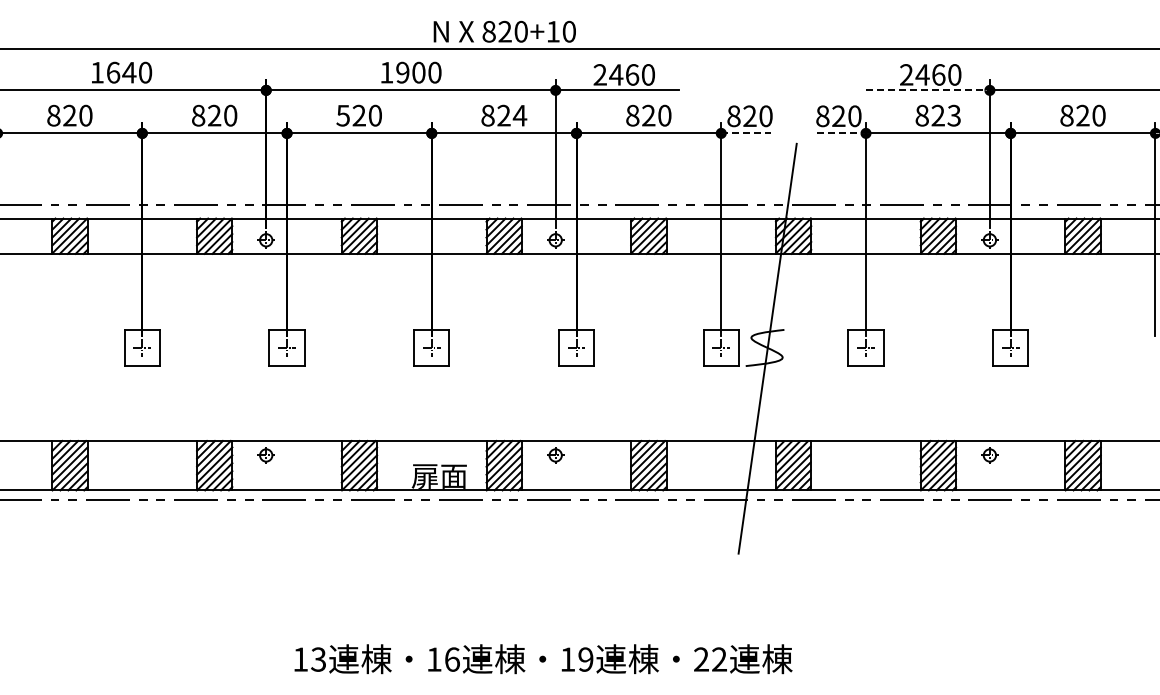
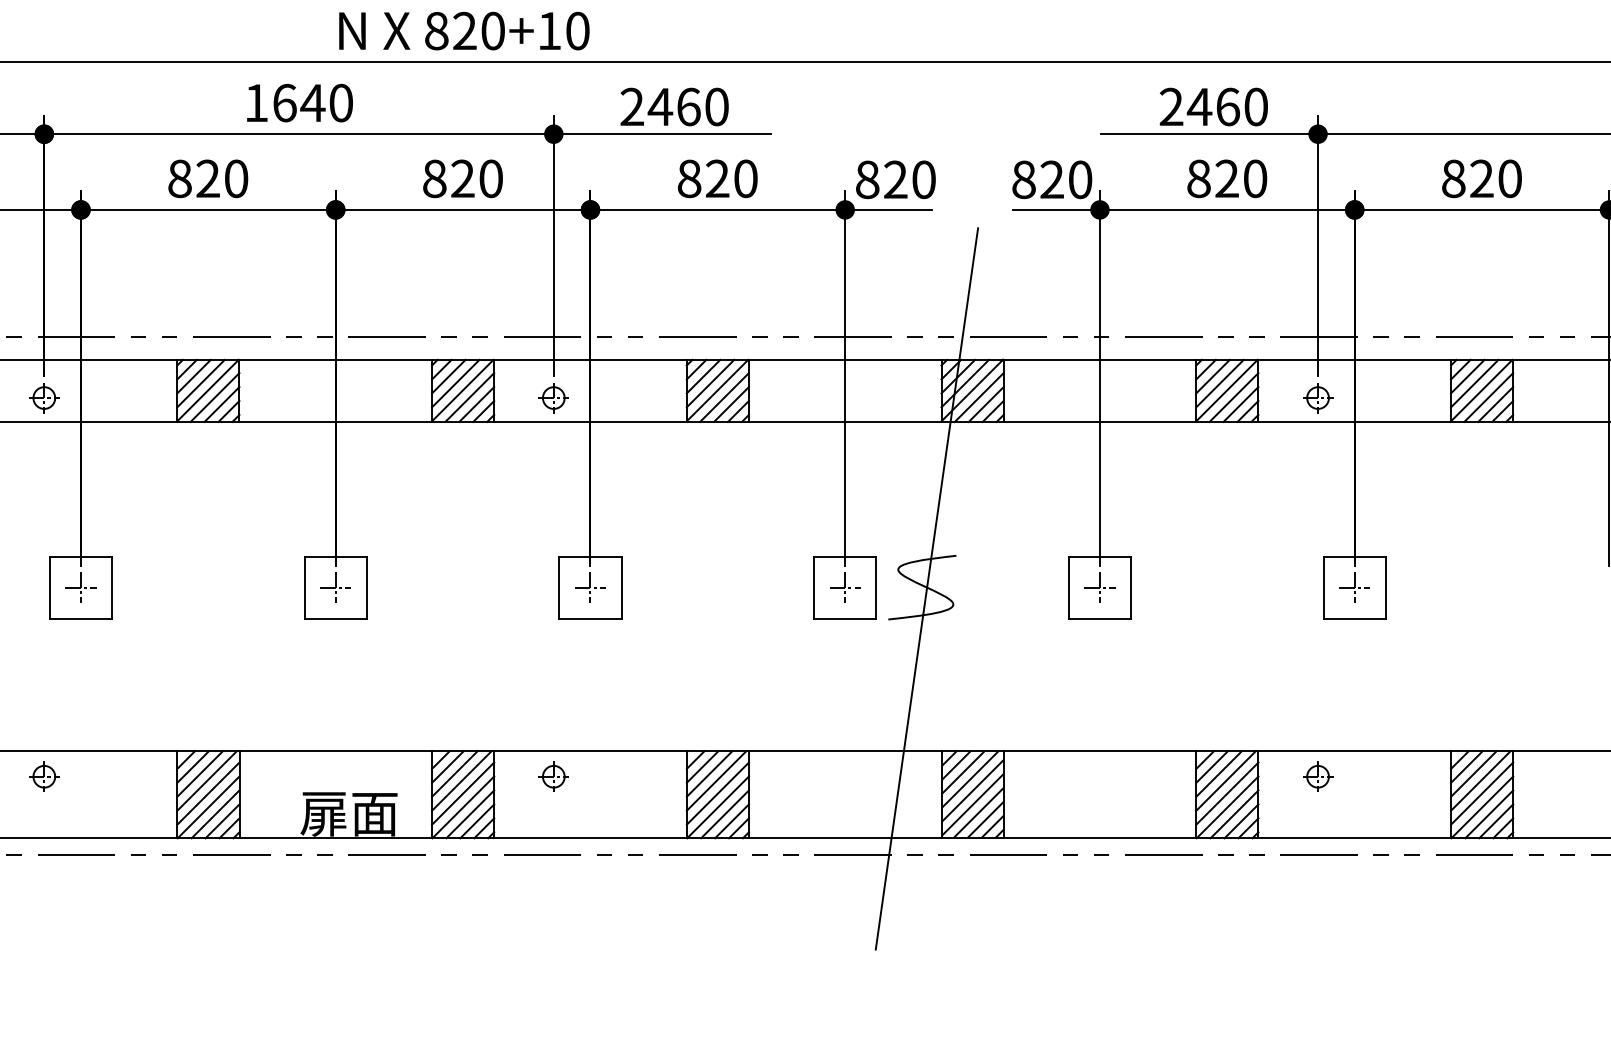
text: (411, 72) -> (300, 102), 1900 -> 1640
line: (928, 90) -> (1210, 134), dashed -> solid
text: (342, 115) -> (178, 178), 520 -> 820
text: (519, 115) -> (490, 178), 824 -> 820
text: (953, 115) -> (1254, 178), 823 -> 820
line: (745, 133) -> (887, 210), dashed -> solid
line: (841, 133) -> (1056, 210), dashed -> solid

